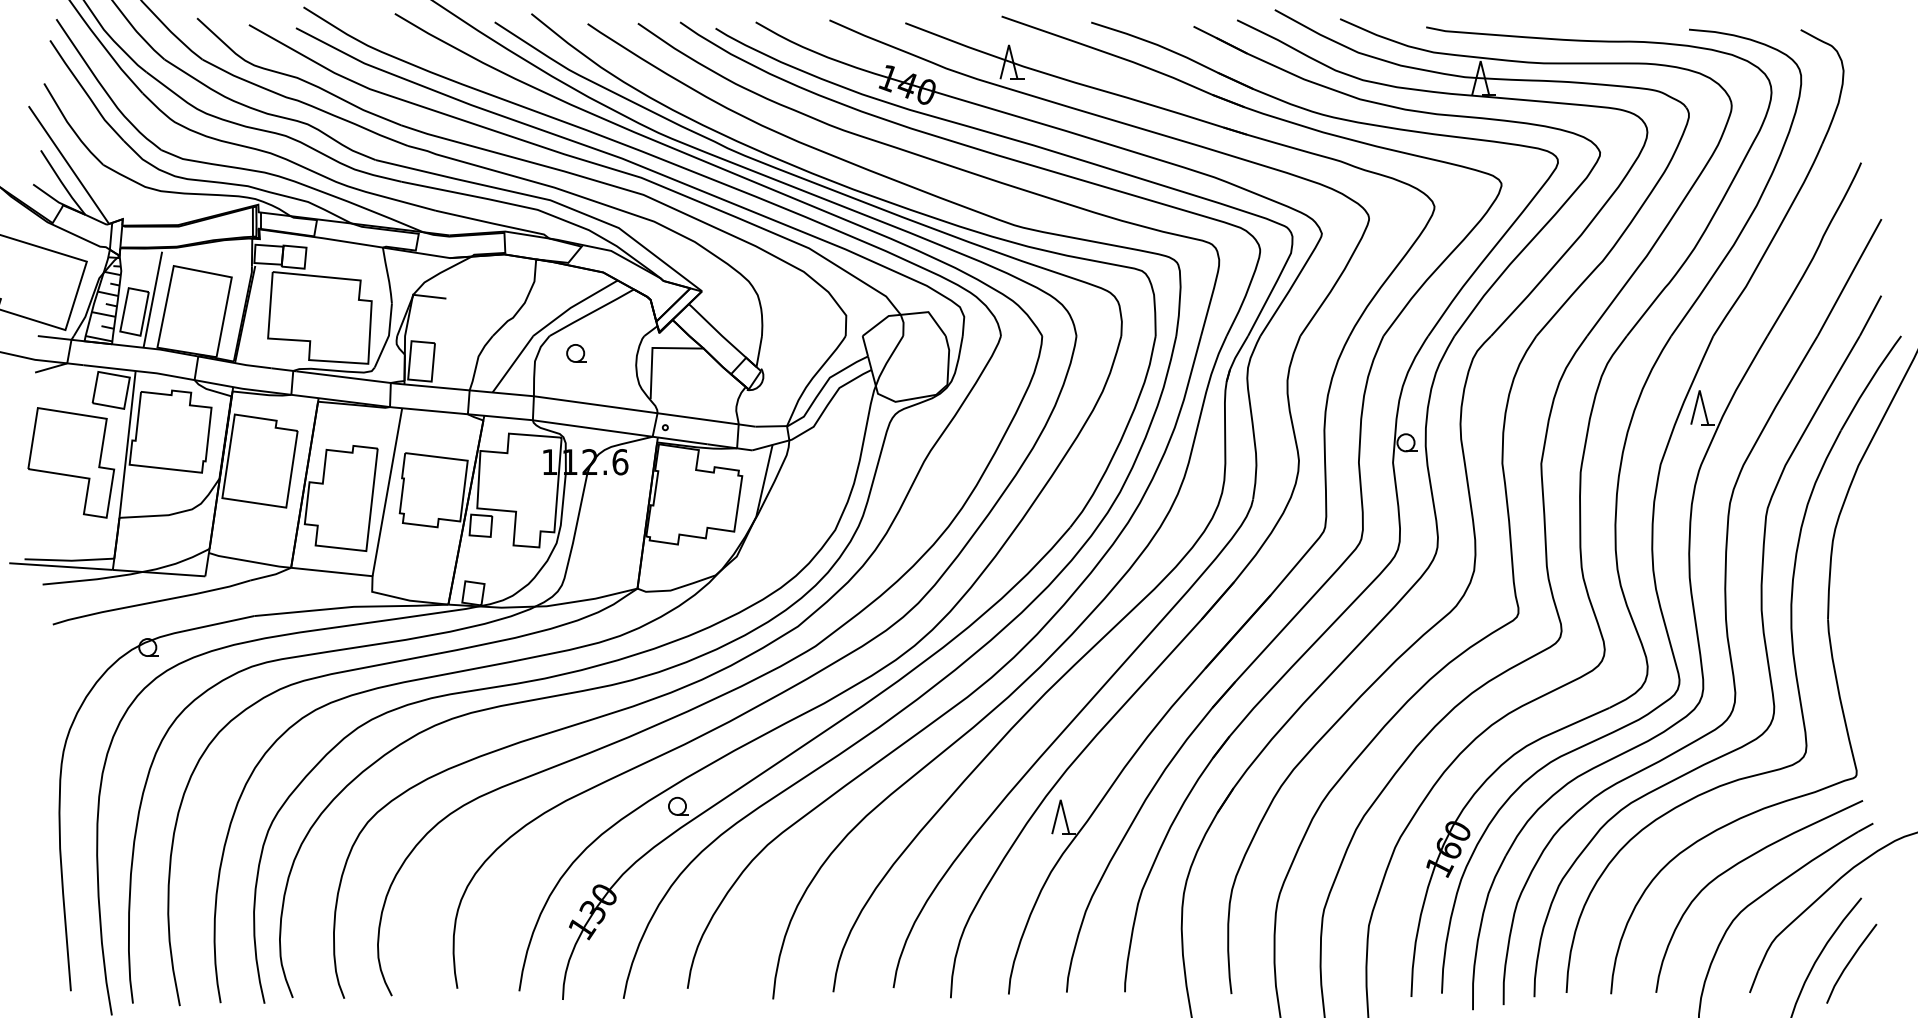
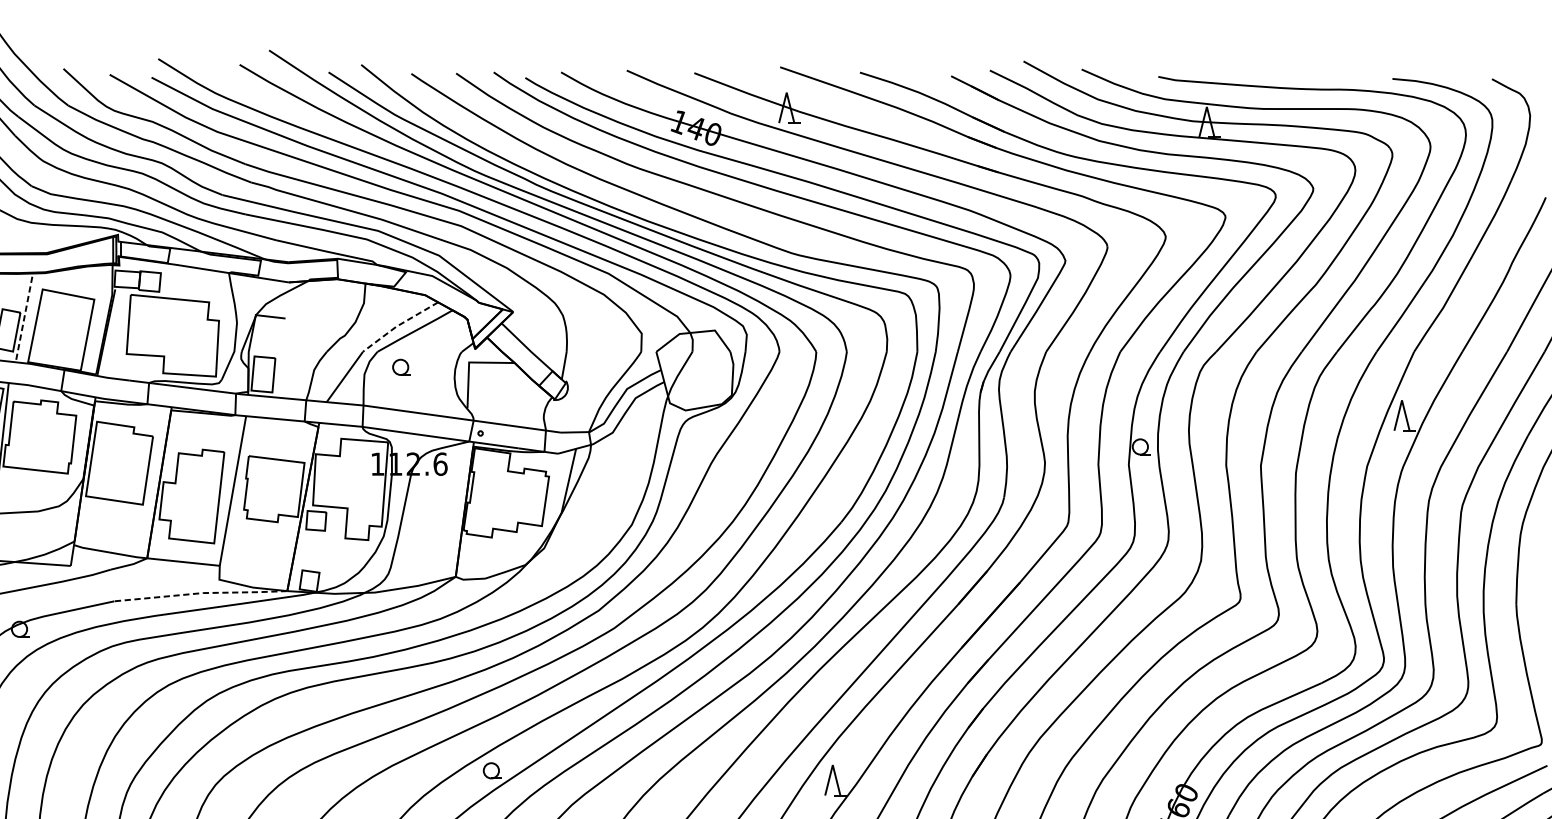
line: (152, 300) -> (23, 320), solid -> dashed
line: (572, 306) -> (397, 325), solid -> dashed
line: (351, 607) -> (201, 593), solid -> dashed

